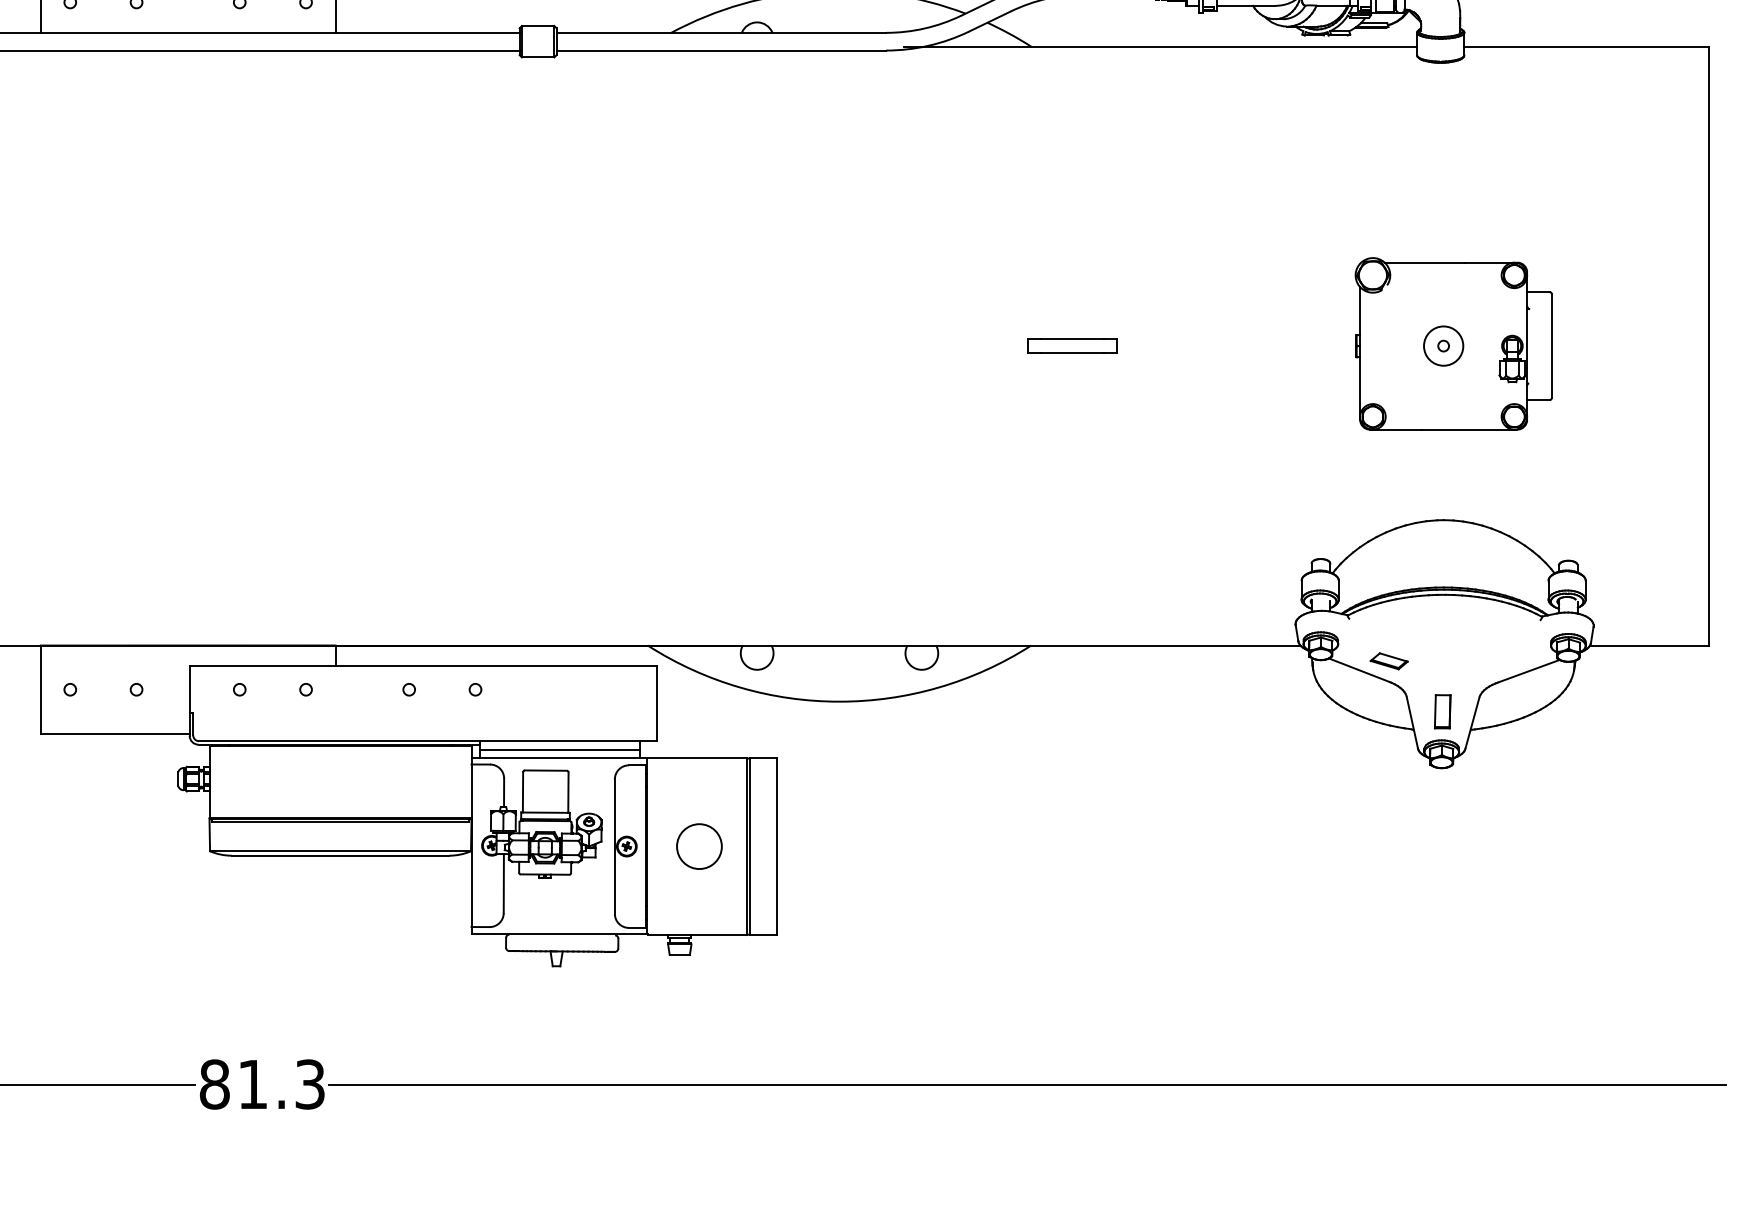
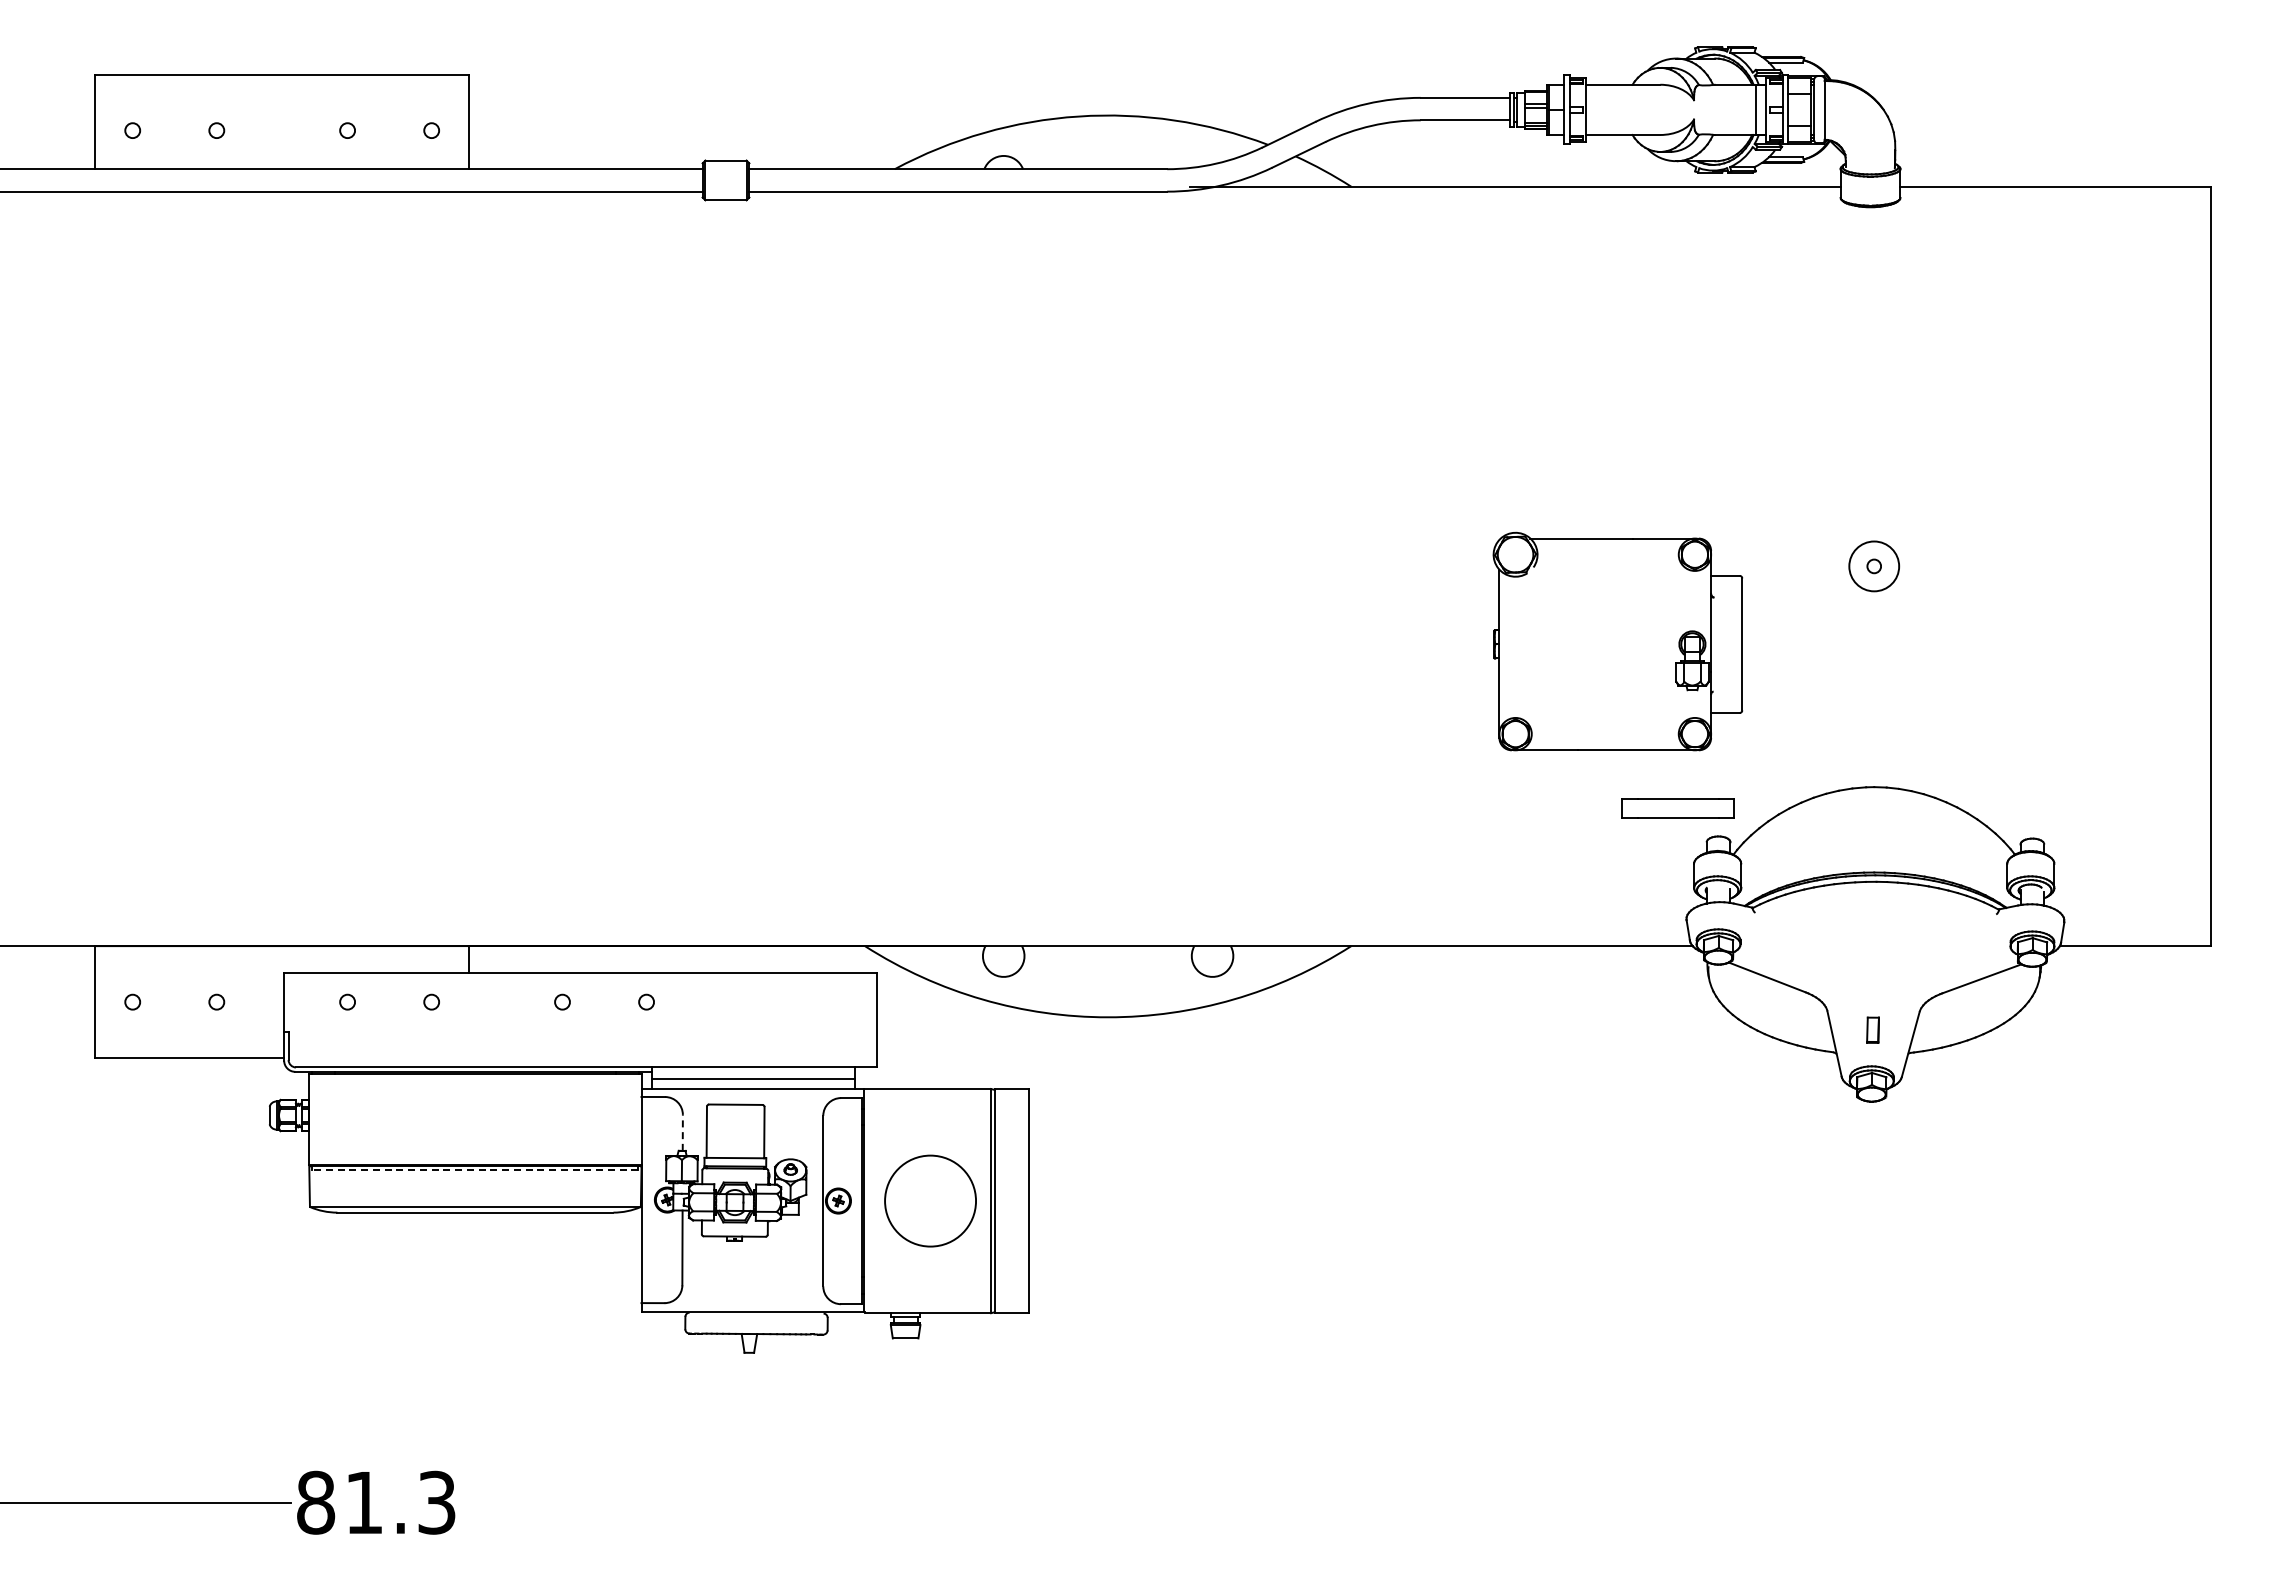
part: (1453, 343) -> (1617, 641), moved
part: (1071, 346) -> (1677, 808), moved
part: (1388, 661) -> (1804, 966), removed
part: (1442, 712) -> (1872, 1030), size x0.6
line: (503, 792) -> (682, 1132), solid -> dashed
line: (340, 822) -> (475, 1170), solid -> dashed
circle: (699, 846) -> (930, 1200), size x1.6
line: (1027, 1085) -> (1346, 1503), removed

